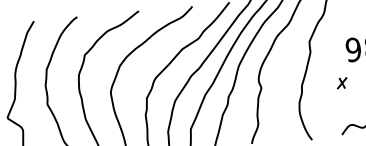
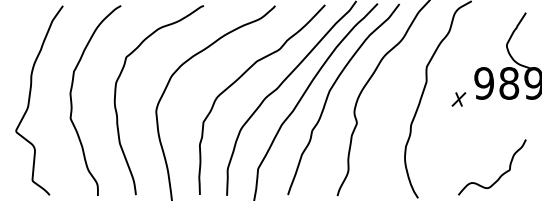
part: (341, 83) -> (458, 99), moved

